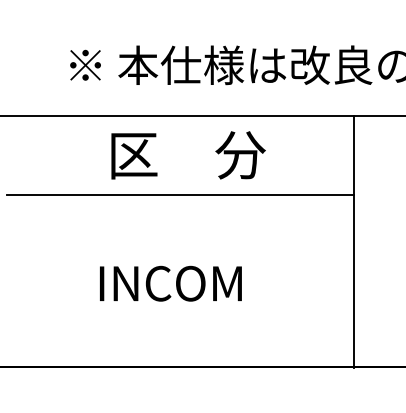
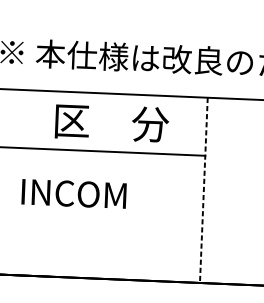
text: (188, 155) -> (112, 123), moved
line: (353, 241) -> (203, 190), solid -> dashed
text: (170, 283) -> (73, 193), moved

